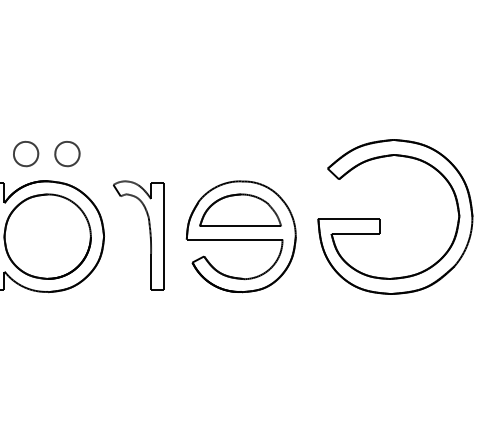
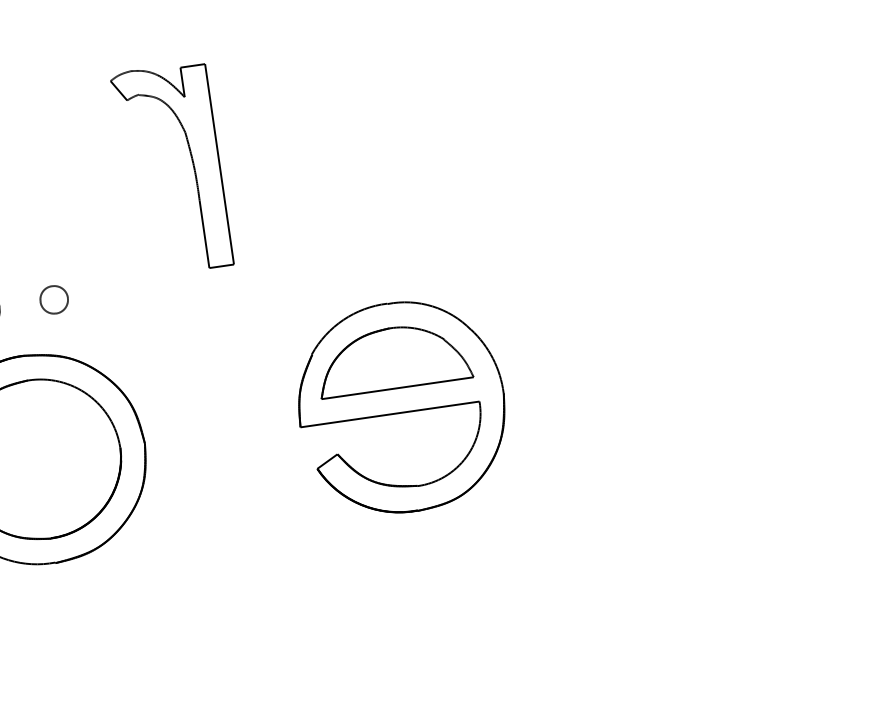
part: (67, 154) -> (54, 300), size x0.6
part: (380, 219) -> (657, 337), removed
part: (149, 235) -> (191, 166), moved

